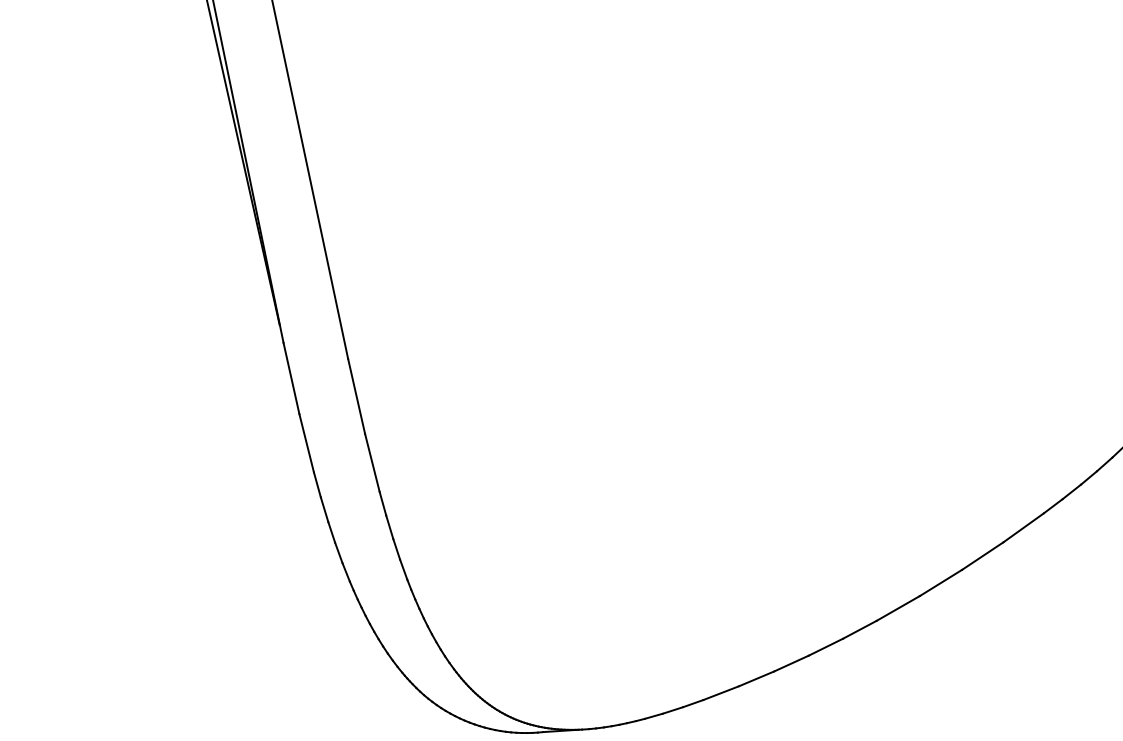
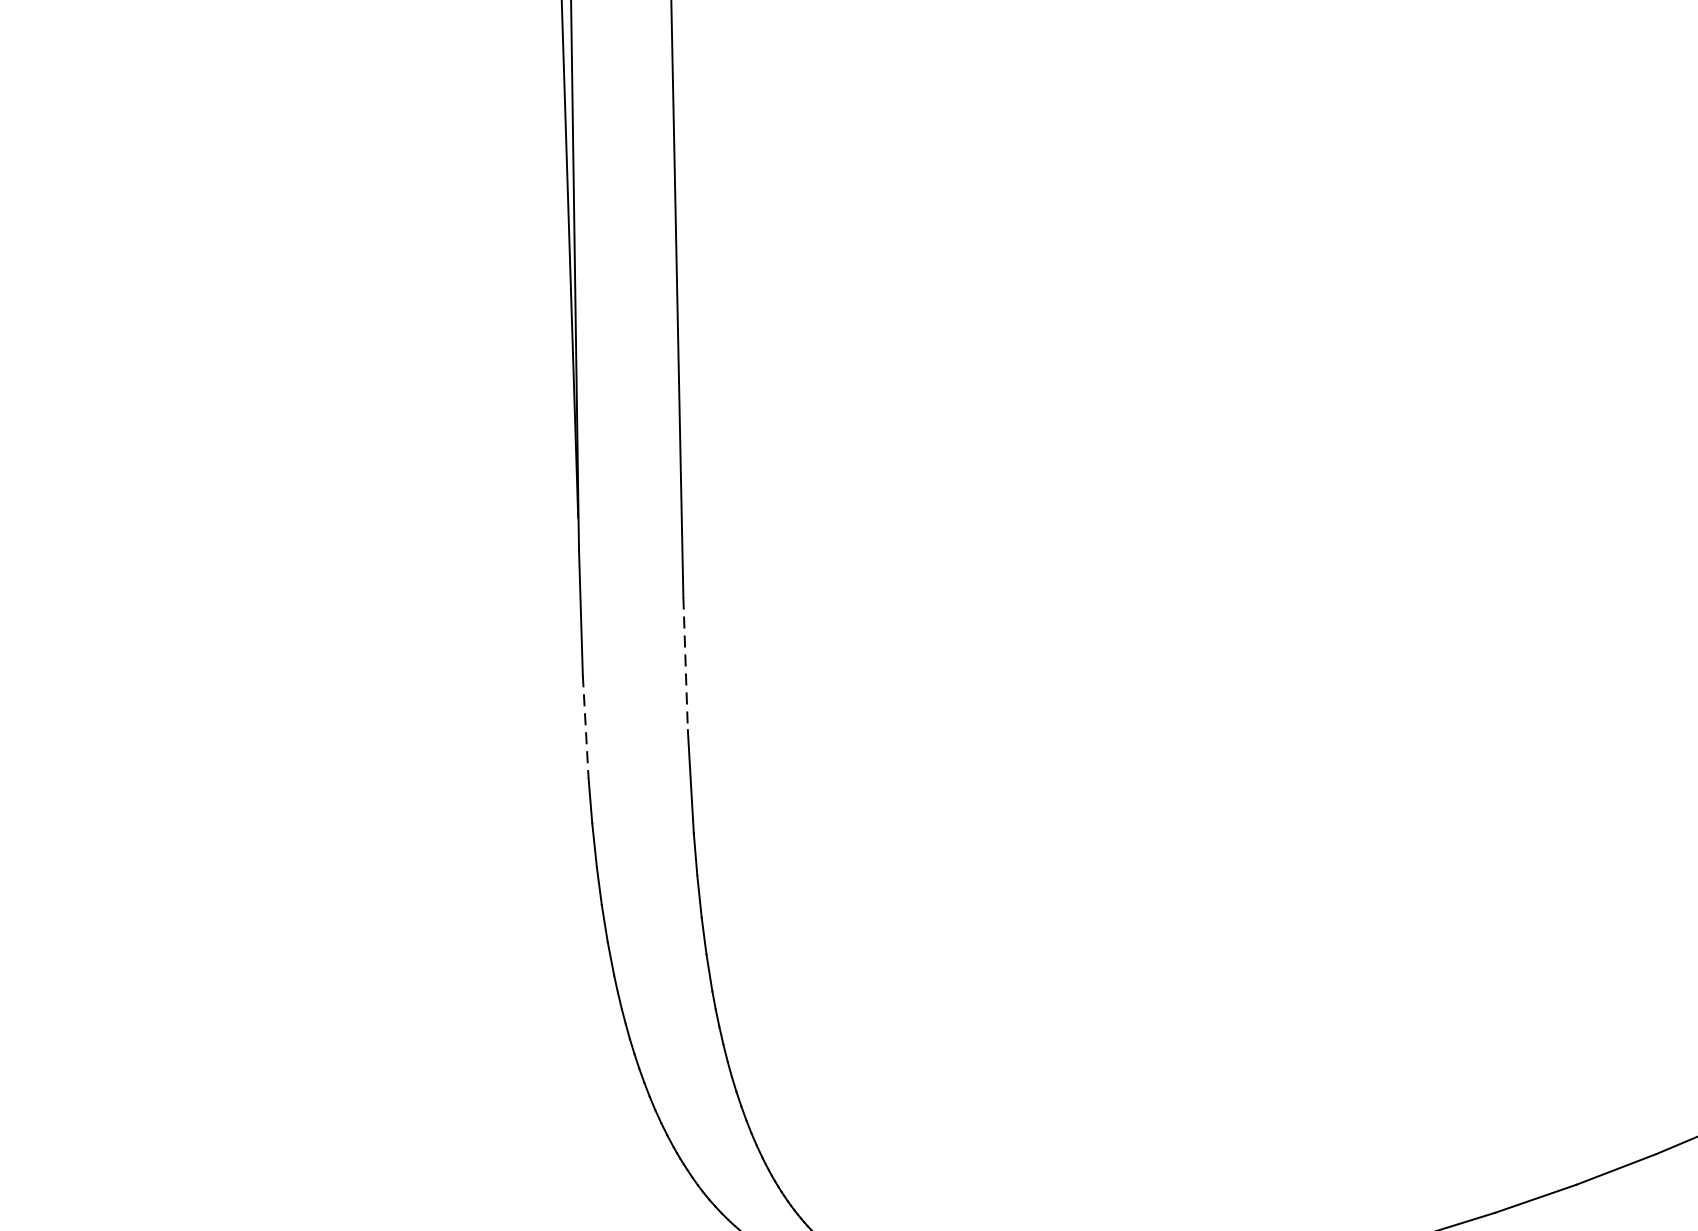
line: (356, 396) -> (685, 663), solid -> dashed
line: (306, 443) -> (585, 727), solid -> dashed

